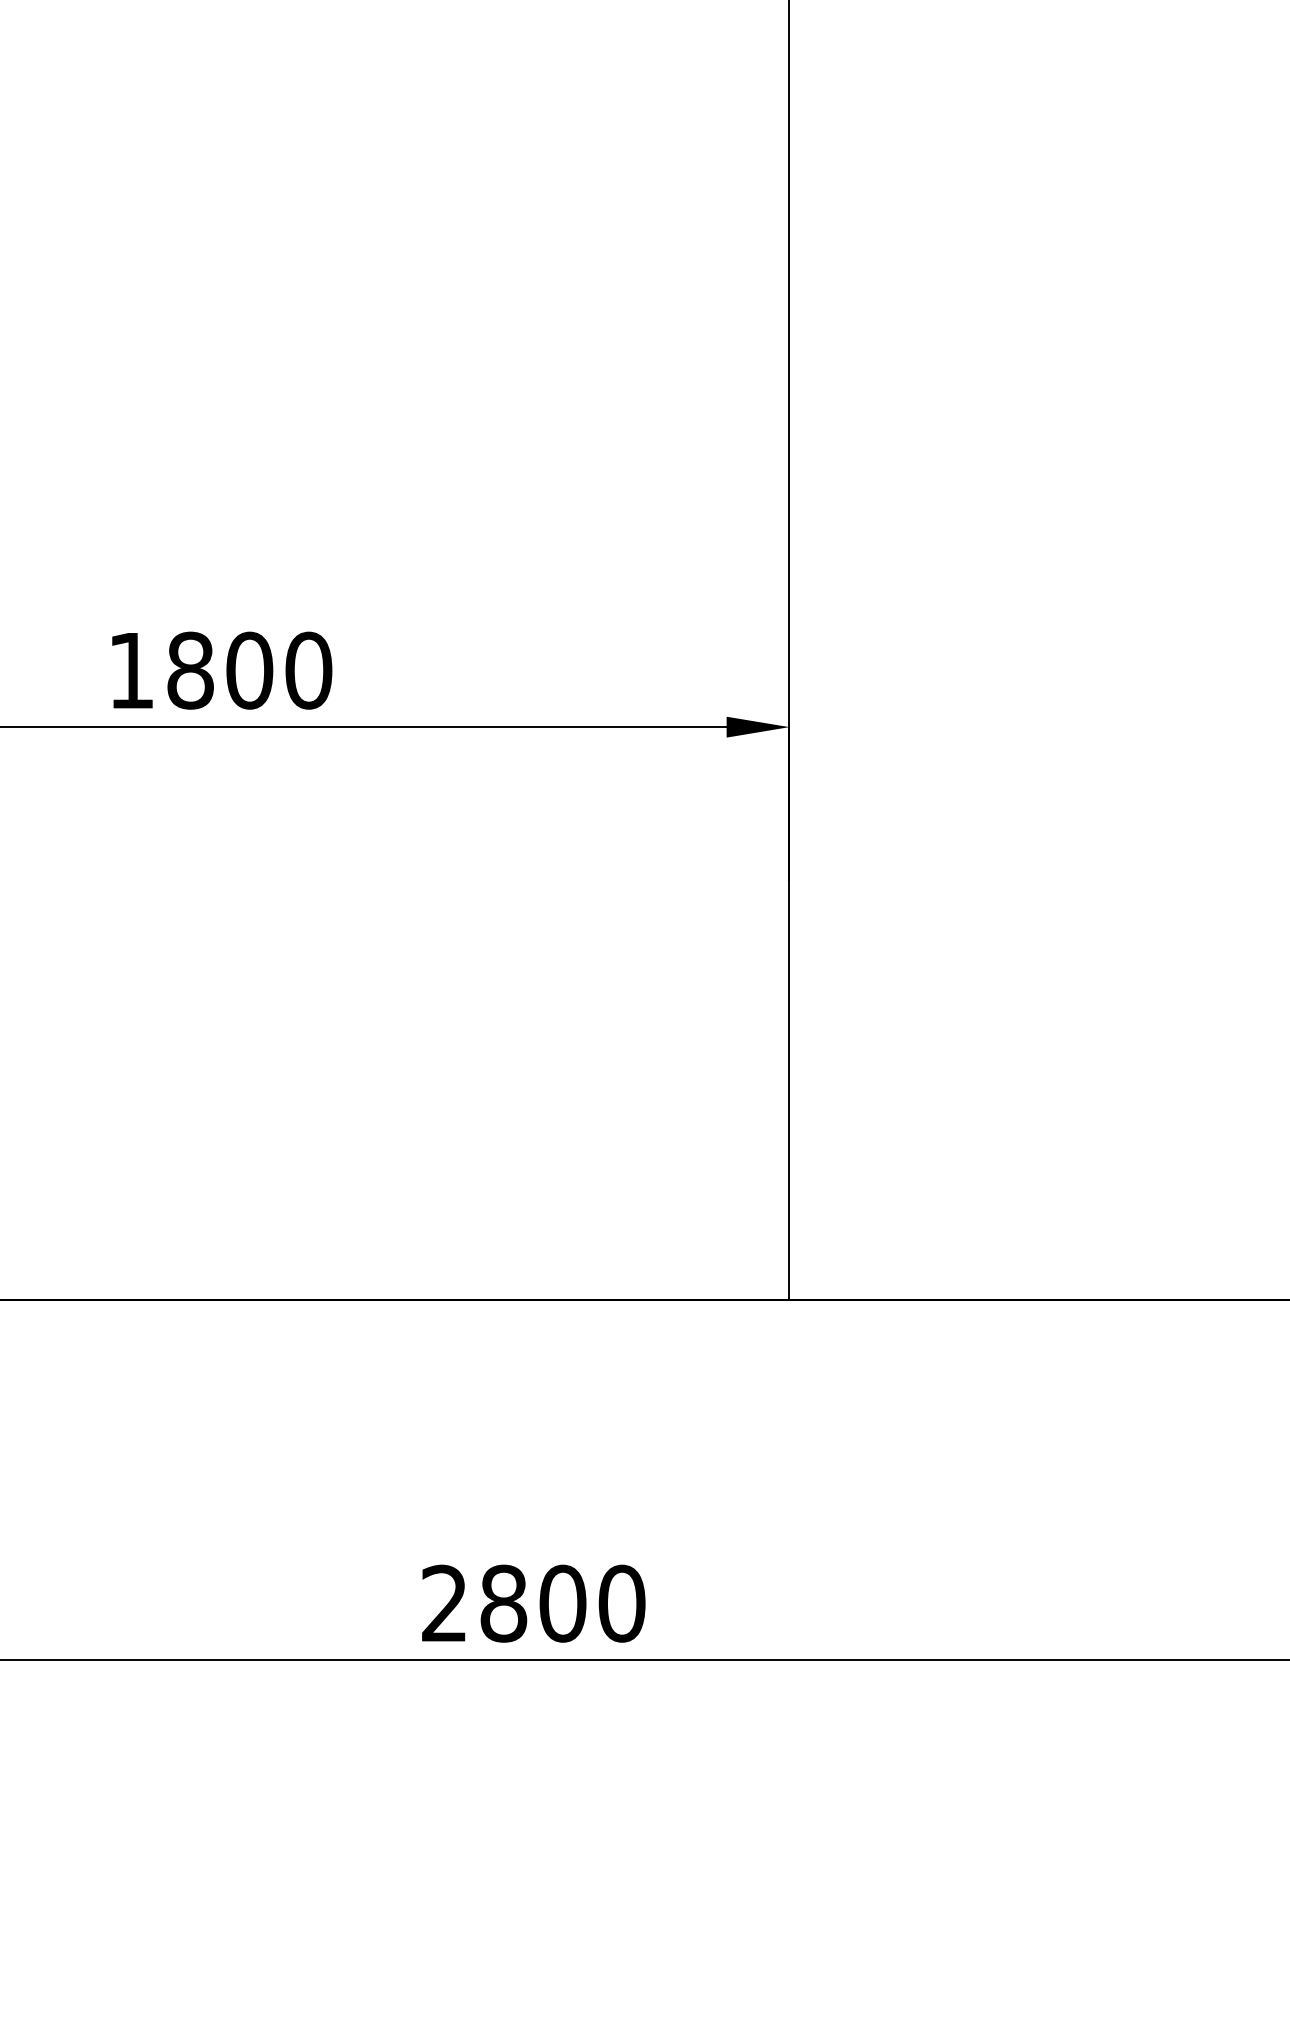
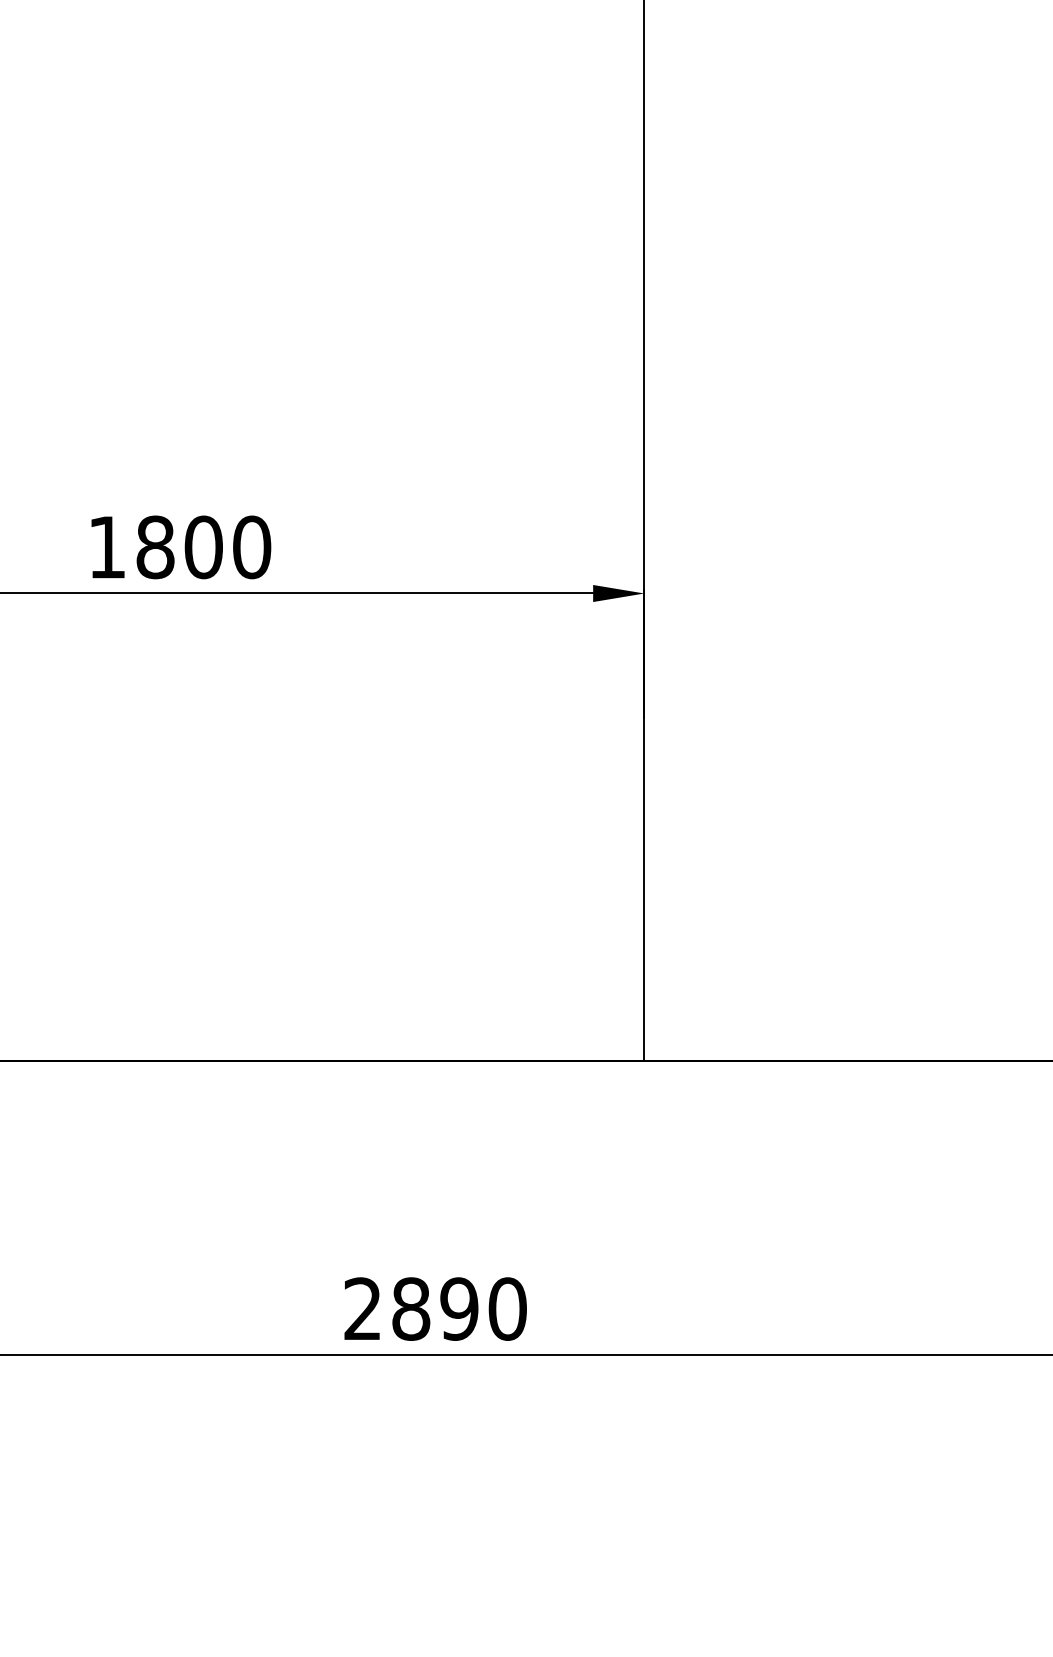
text: (562, 1602) -> (459, 1308), 2800 -> 2890

